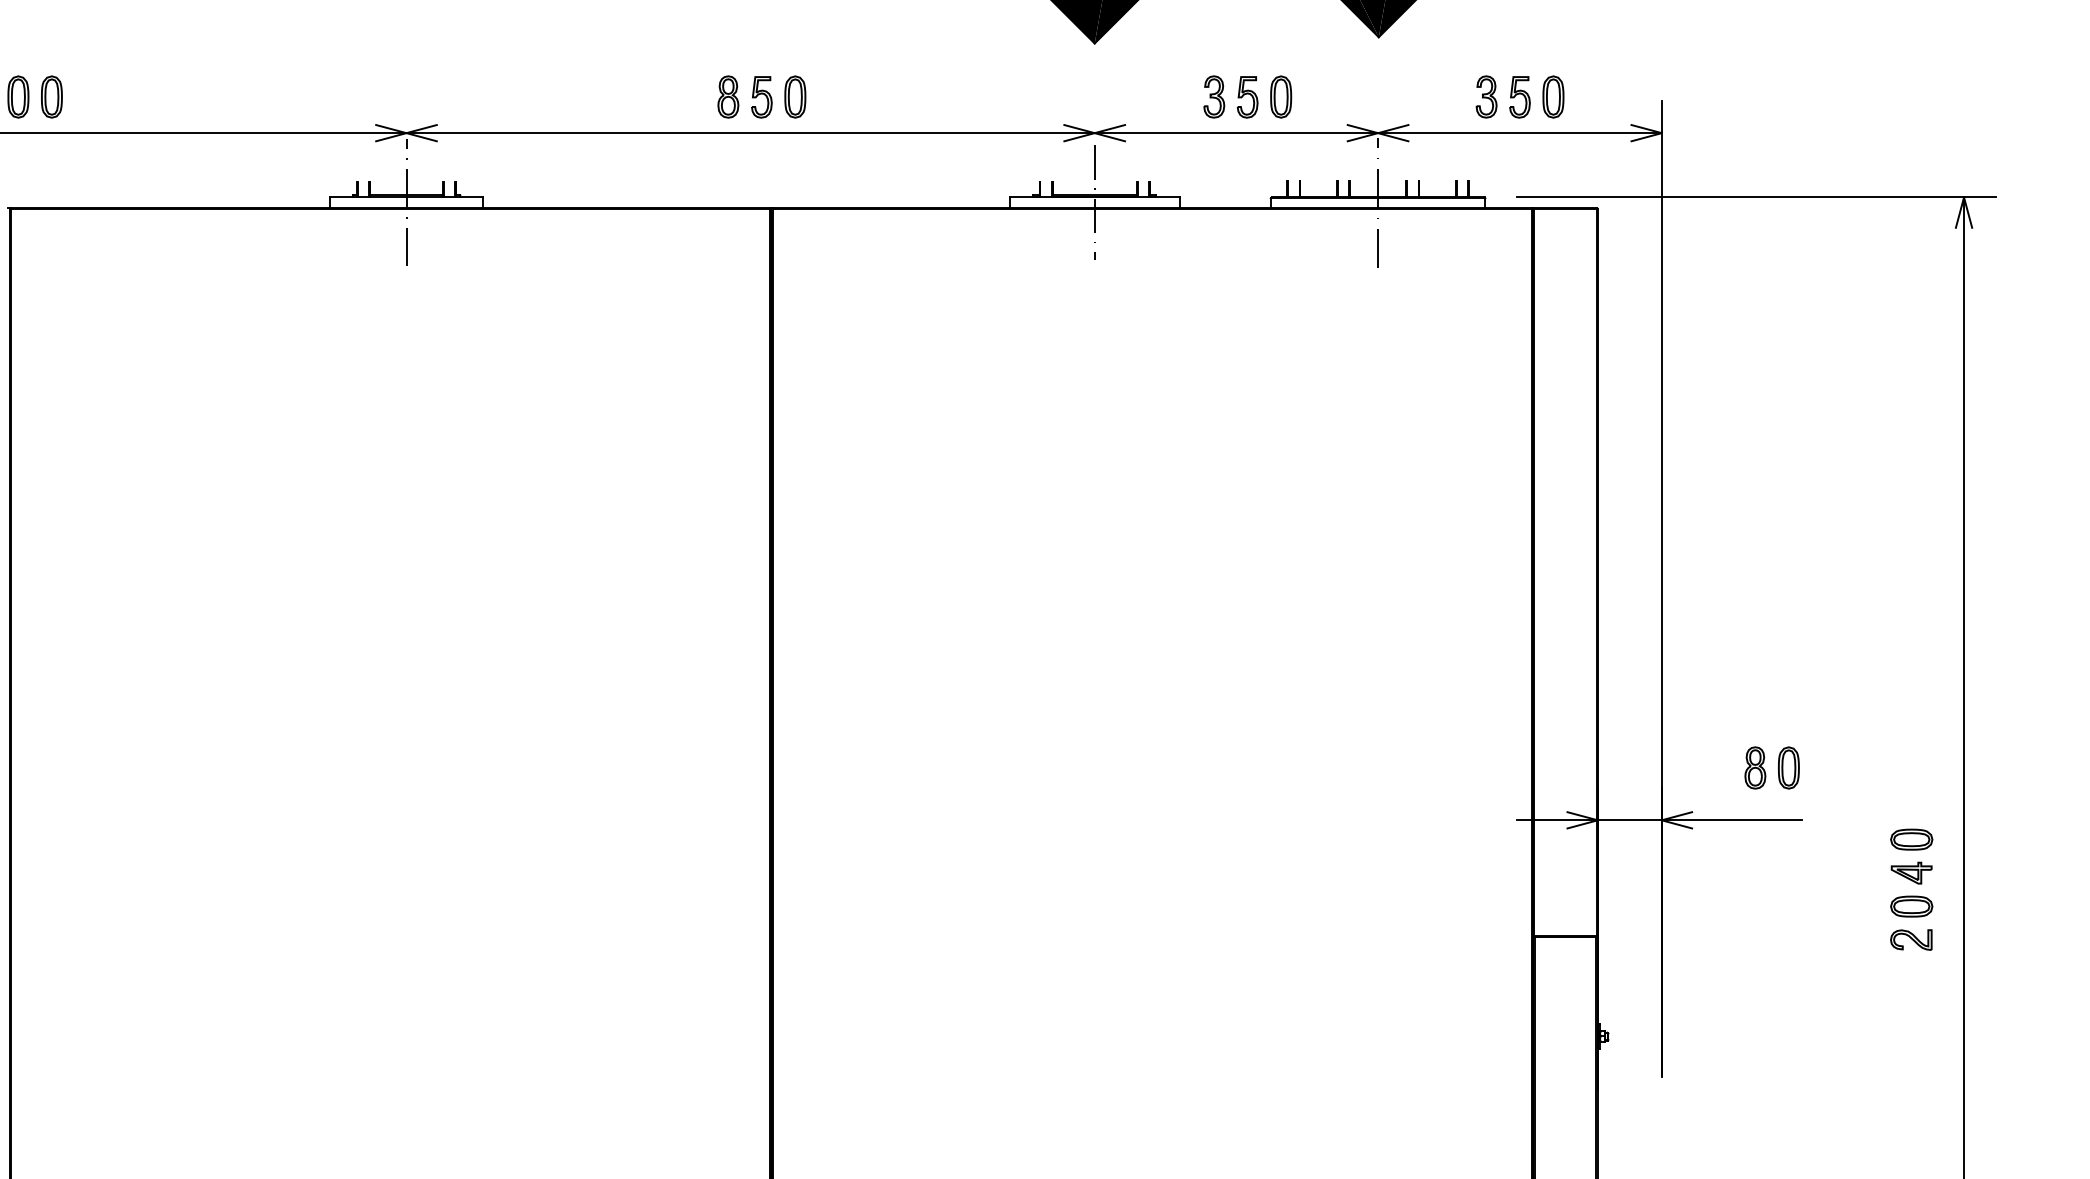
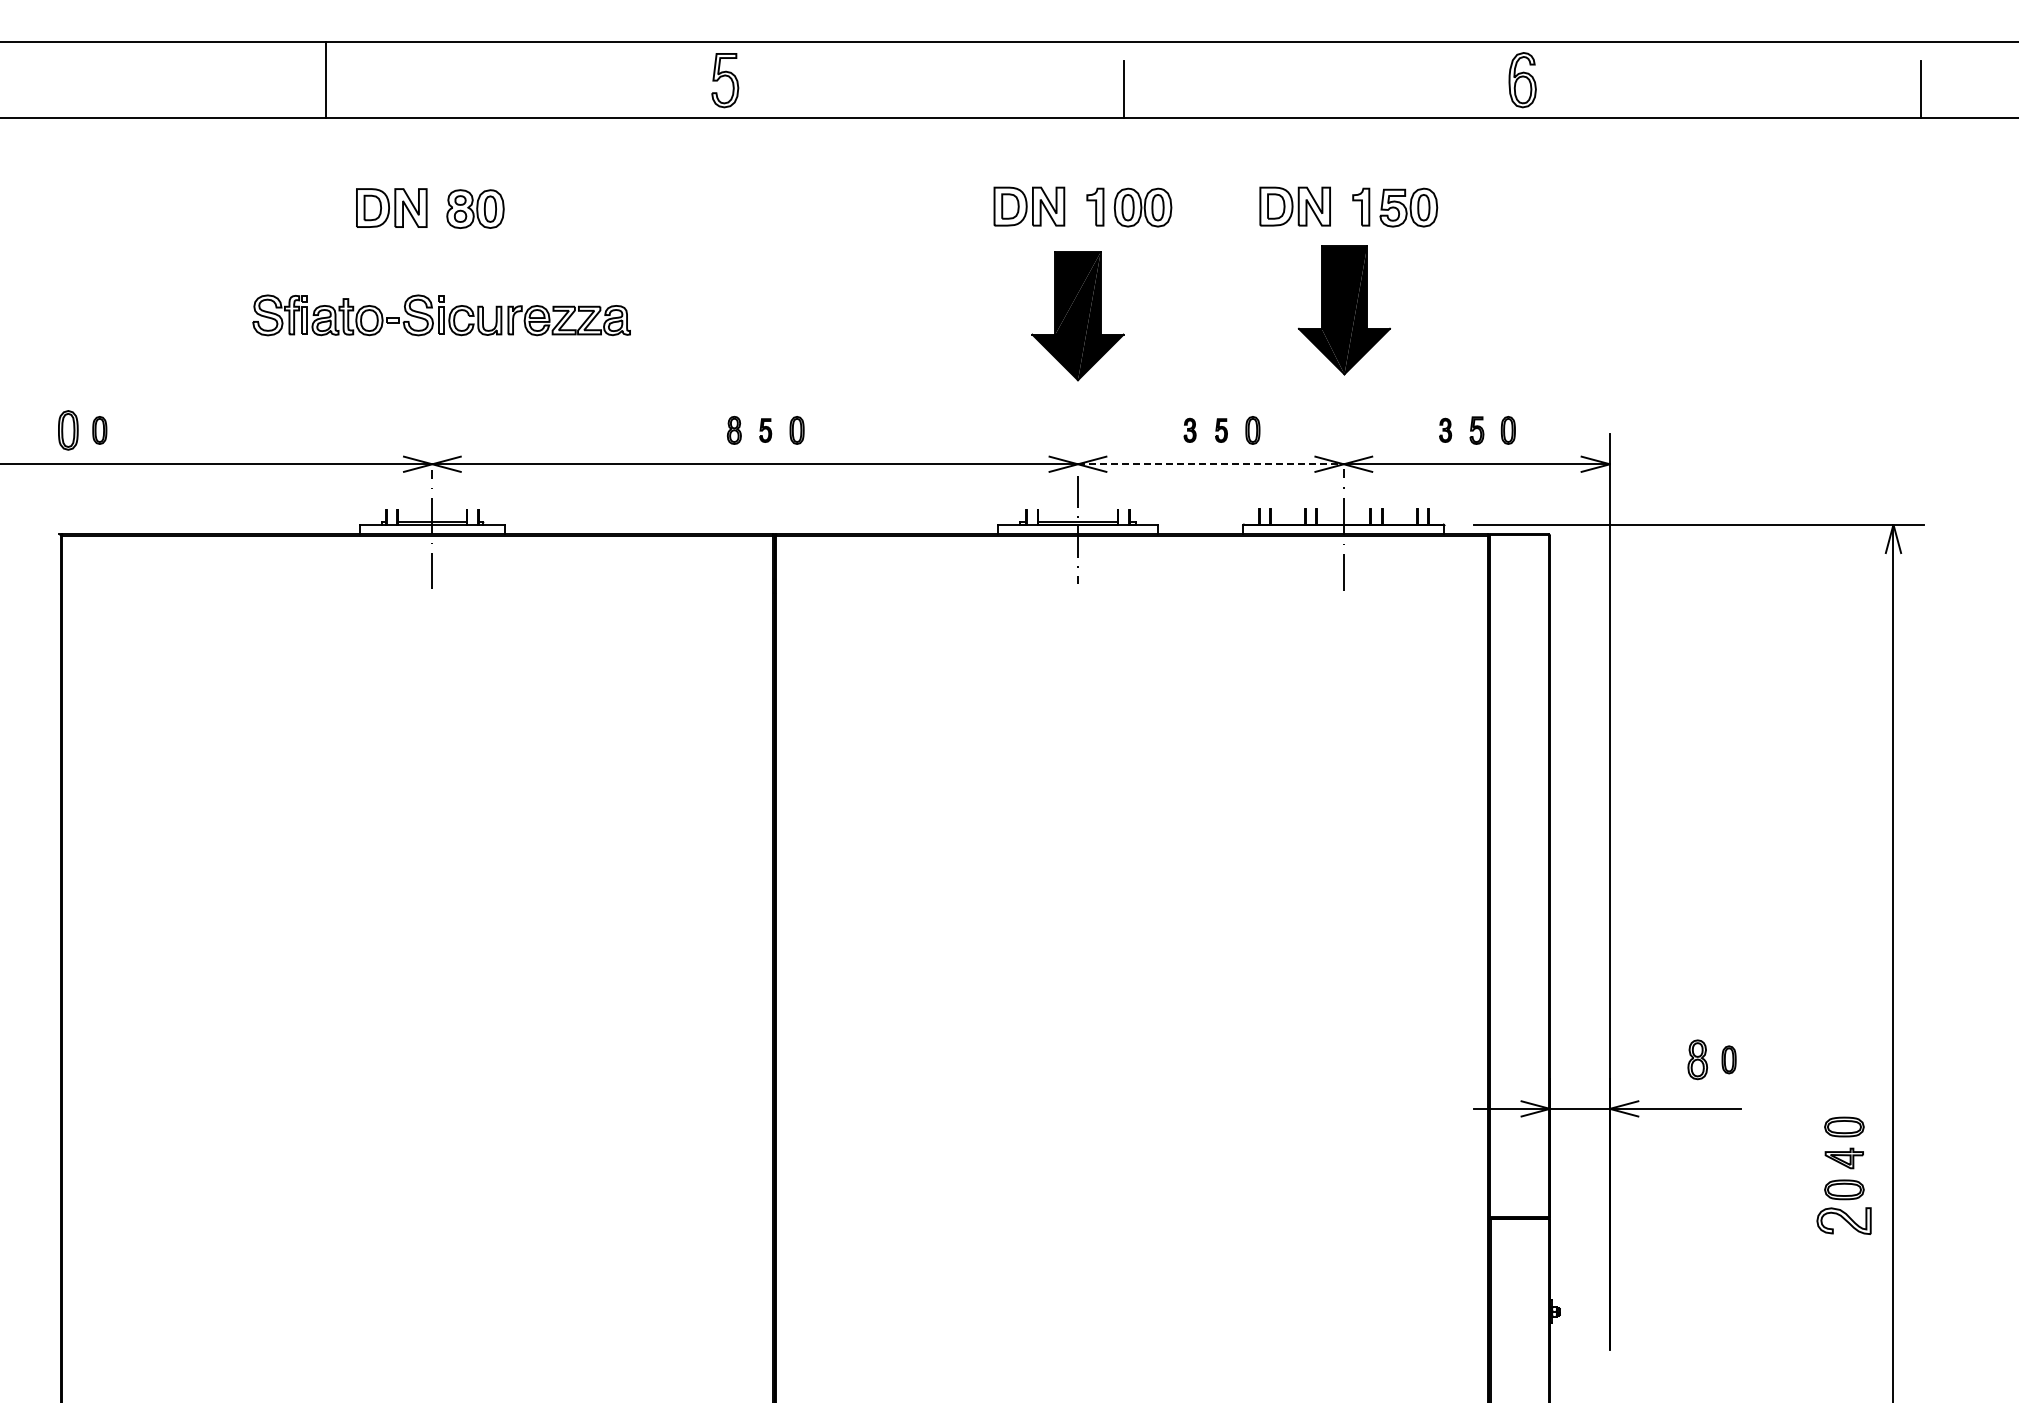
part: (51, 97) -> (99, 430), size x0.7
part: (728, 97) -> (734, 430), size x0.7
part: (761, 97) -> (765, 430), size x0.6
part: (794, 97) -> (796, 430), size x0.7
part: (1213, 97) -> (1189, 430), size x0.6
part: (1247, 97) -> (1221, 430), size x0.6
part: (1280, 97) -> (1252, 430), size x0.7
part: (1486, 97) -> (1445, 430), size x0.6
part: (1519, 97) -> (1476, 430), size x0.7
part: (1553, 97) -> (1508, 430), size x0.7
line: (1235, 133) -> (1210, 464), solid -> dashed
part: (1788, 767) -> (1728, 1059), size x0.7
part: (1910, 940) -> (1843, 1221), size x1.4

